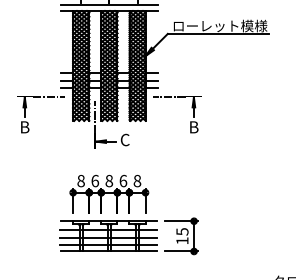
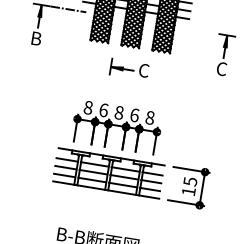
line: (169, 96) -> (200, 30), removed
line: (95, 116) -> (115, 39), removed
text: (193, 127) -> (221, 69), B -> C

